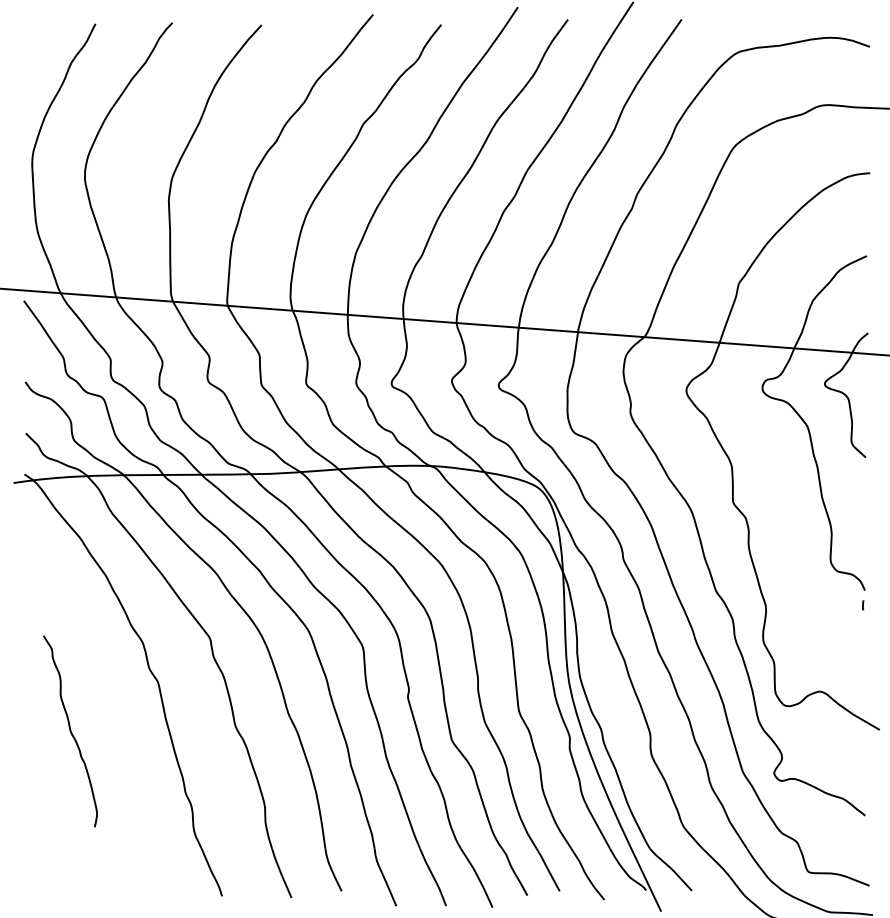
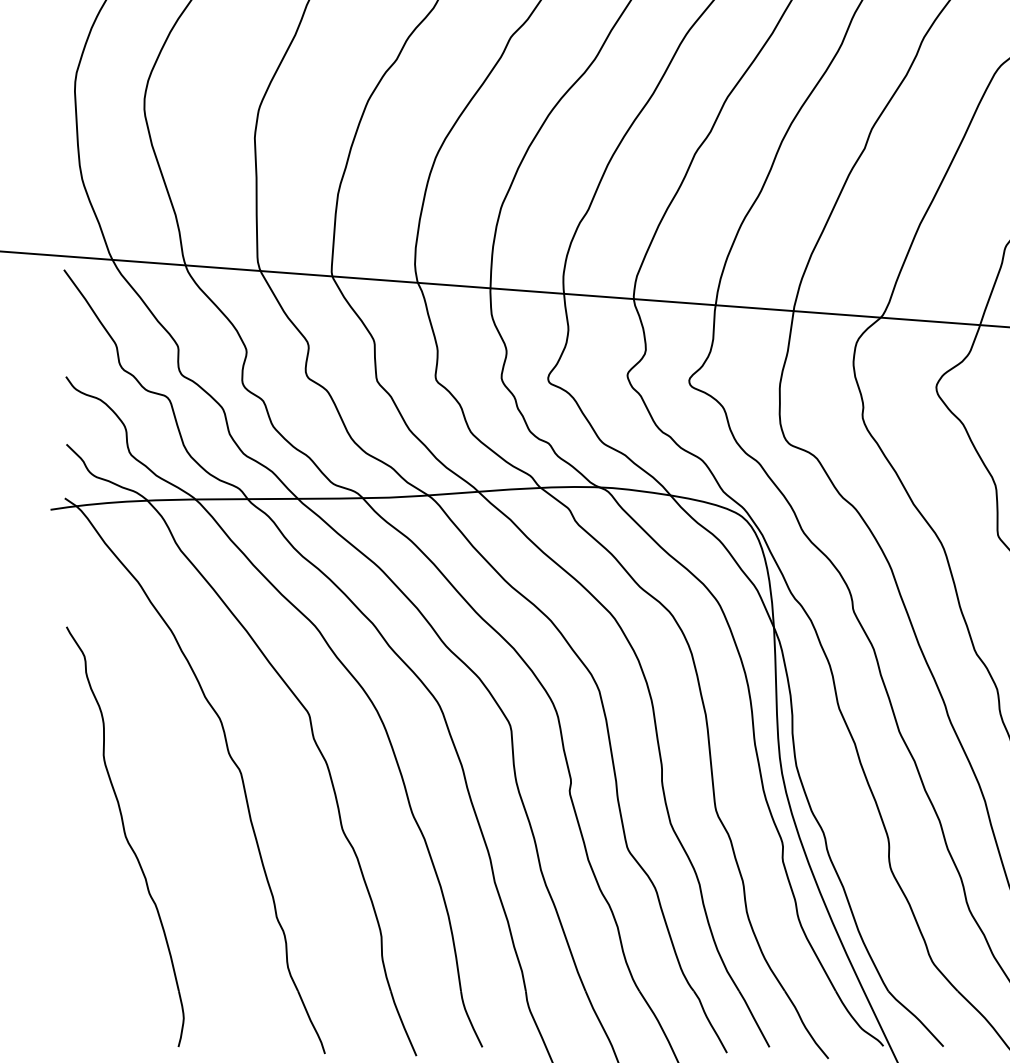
part: (70, 731) -> (125, 836), size x1.67

